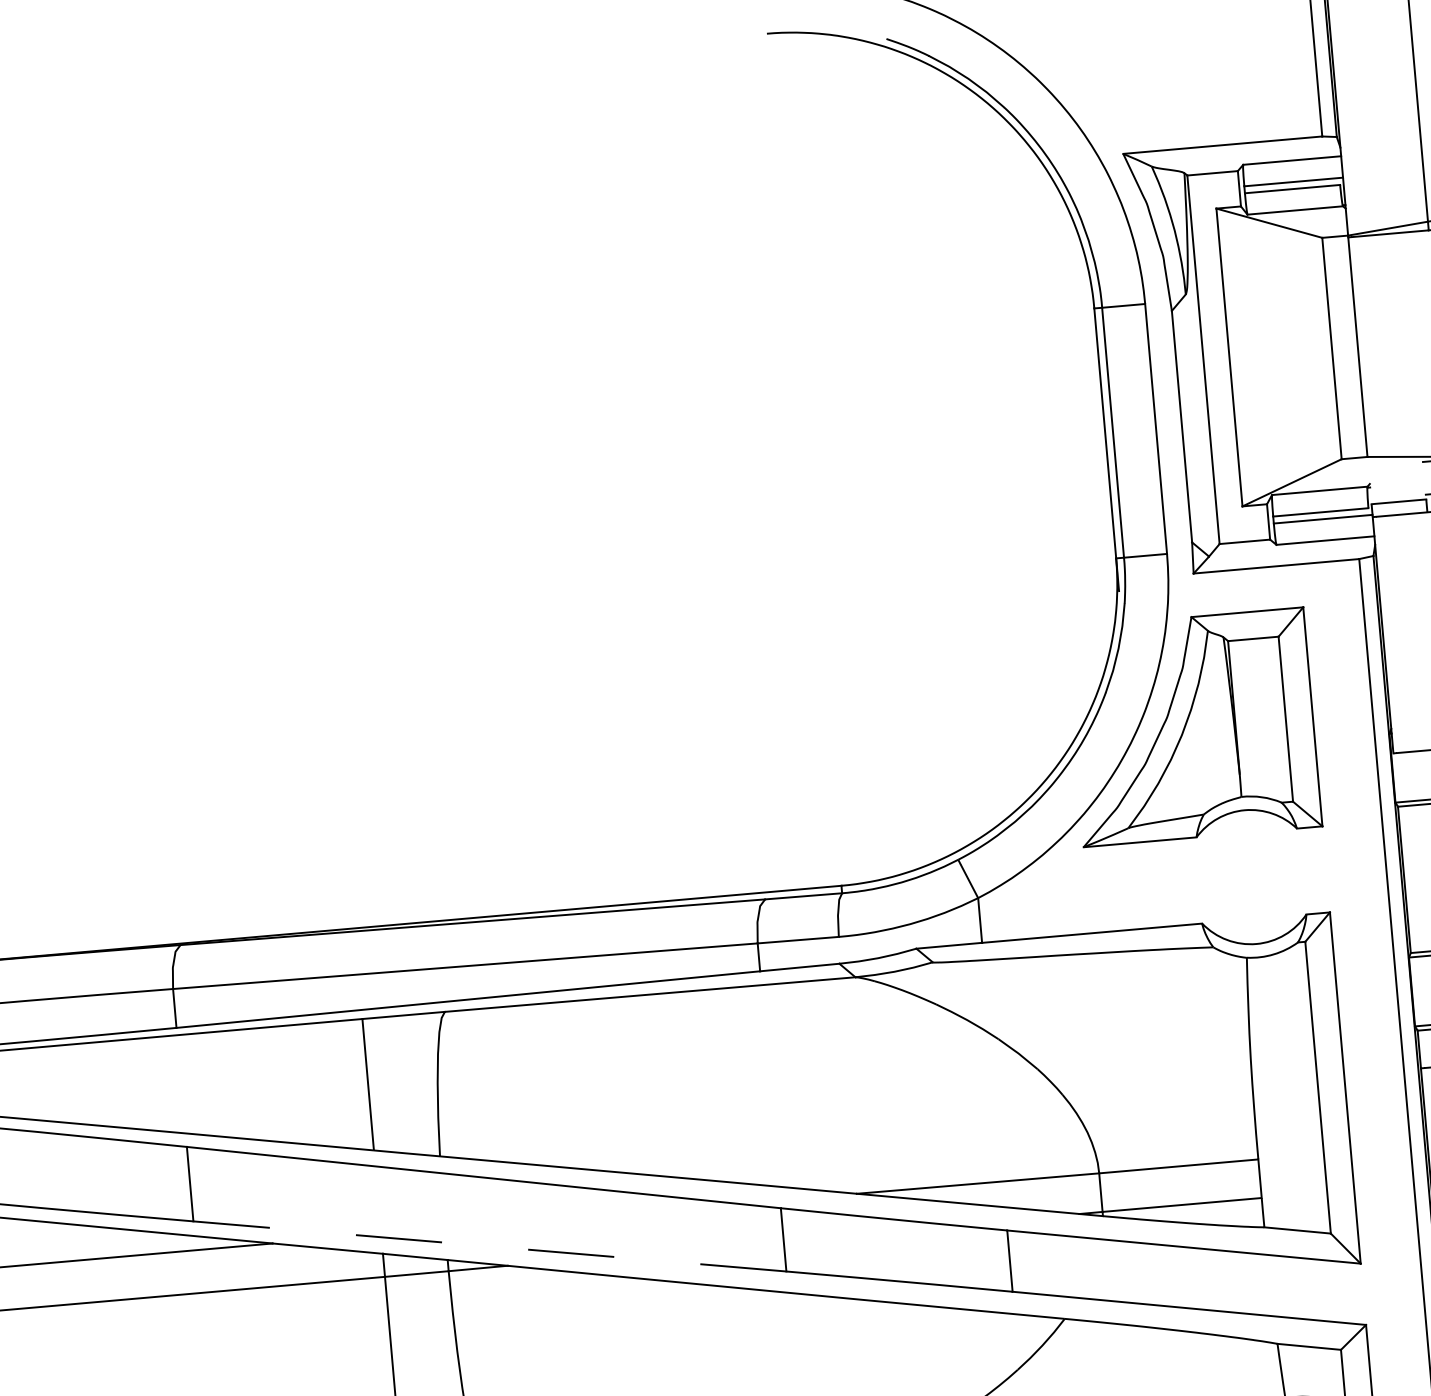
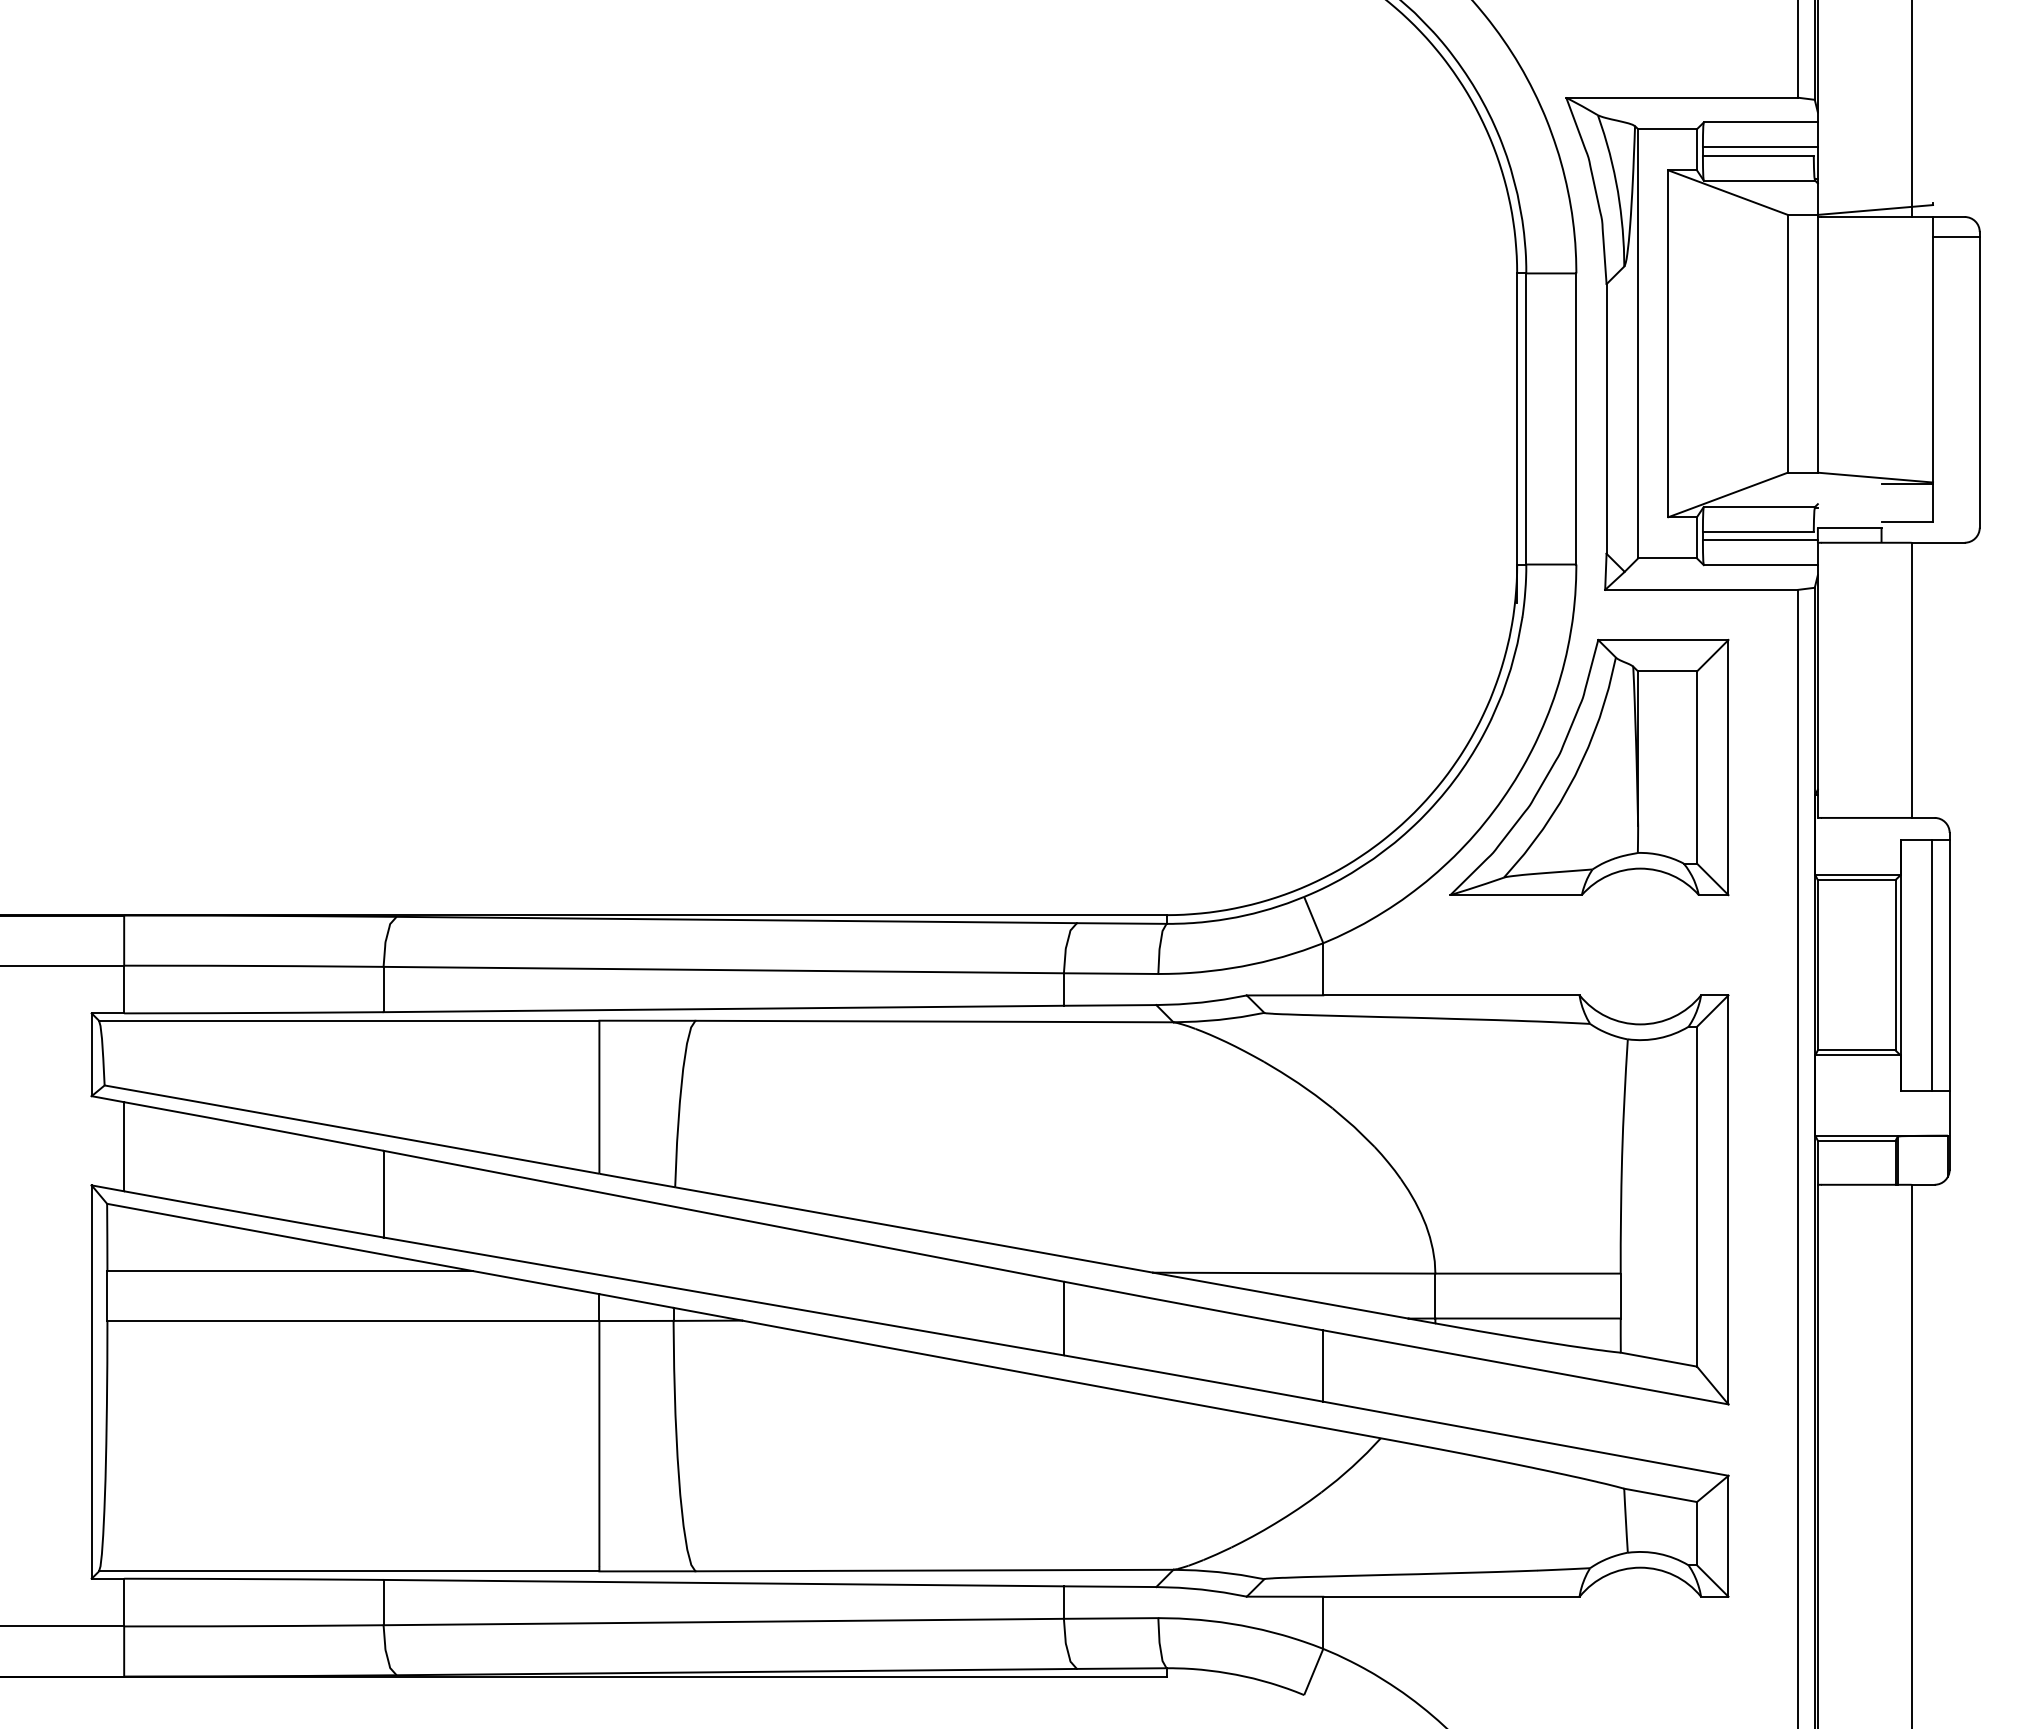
line: (489, 1246) -> (723, 1296), dashed -> solid

